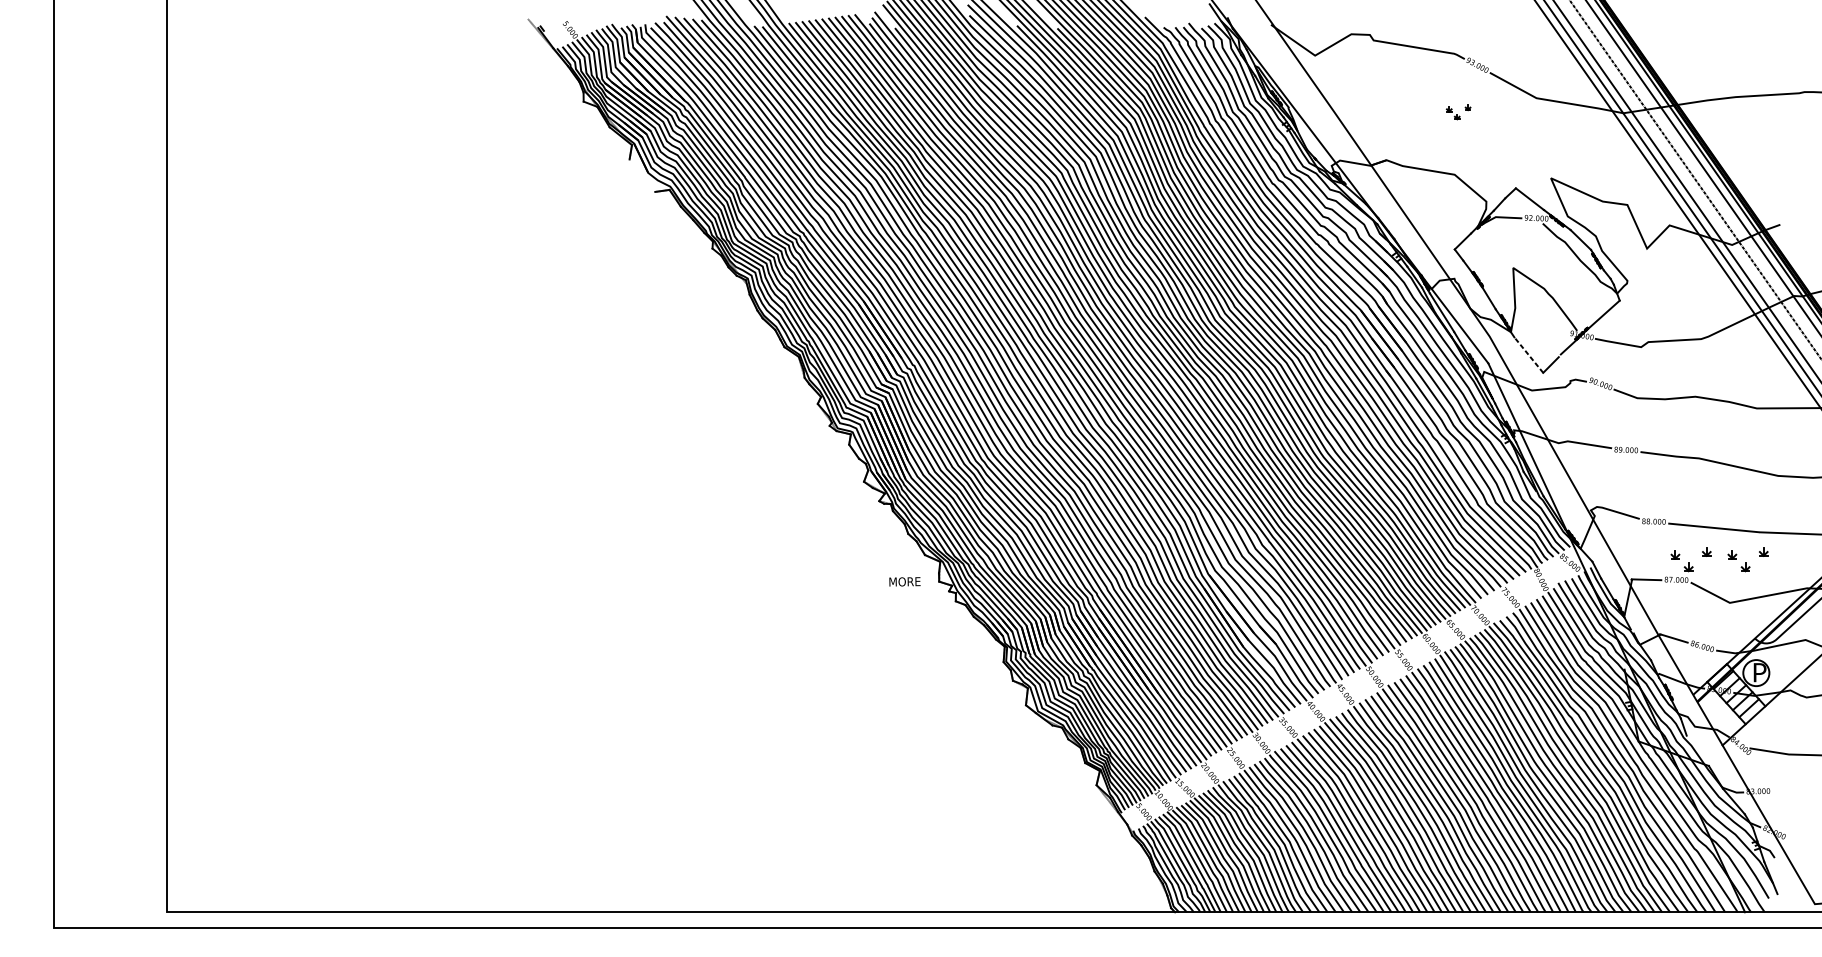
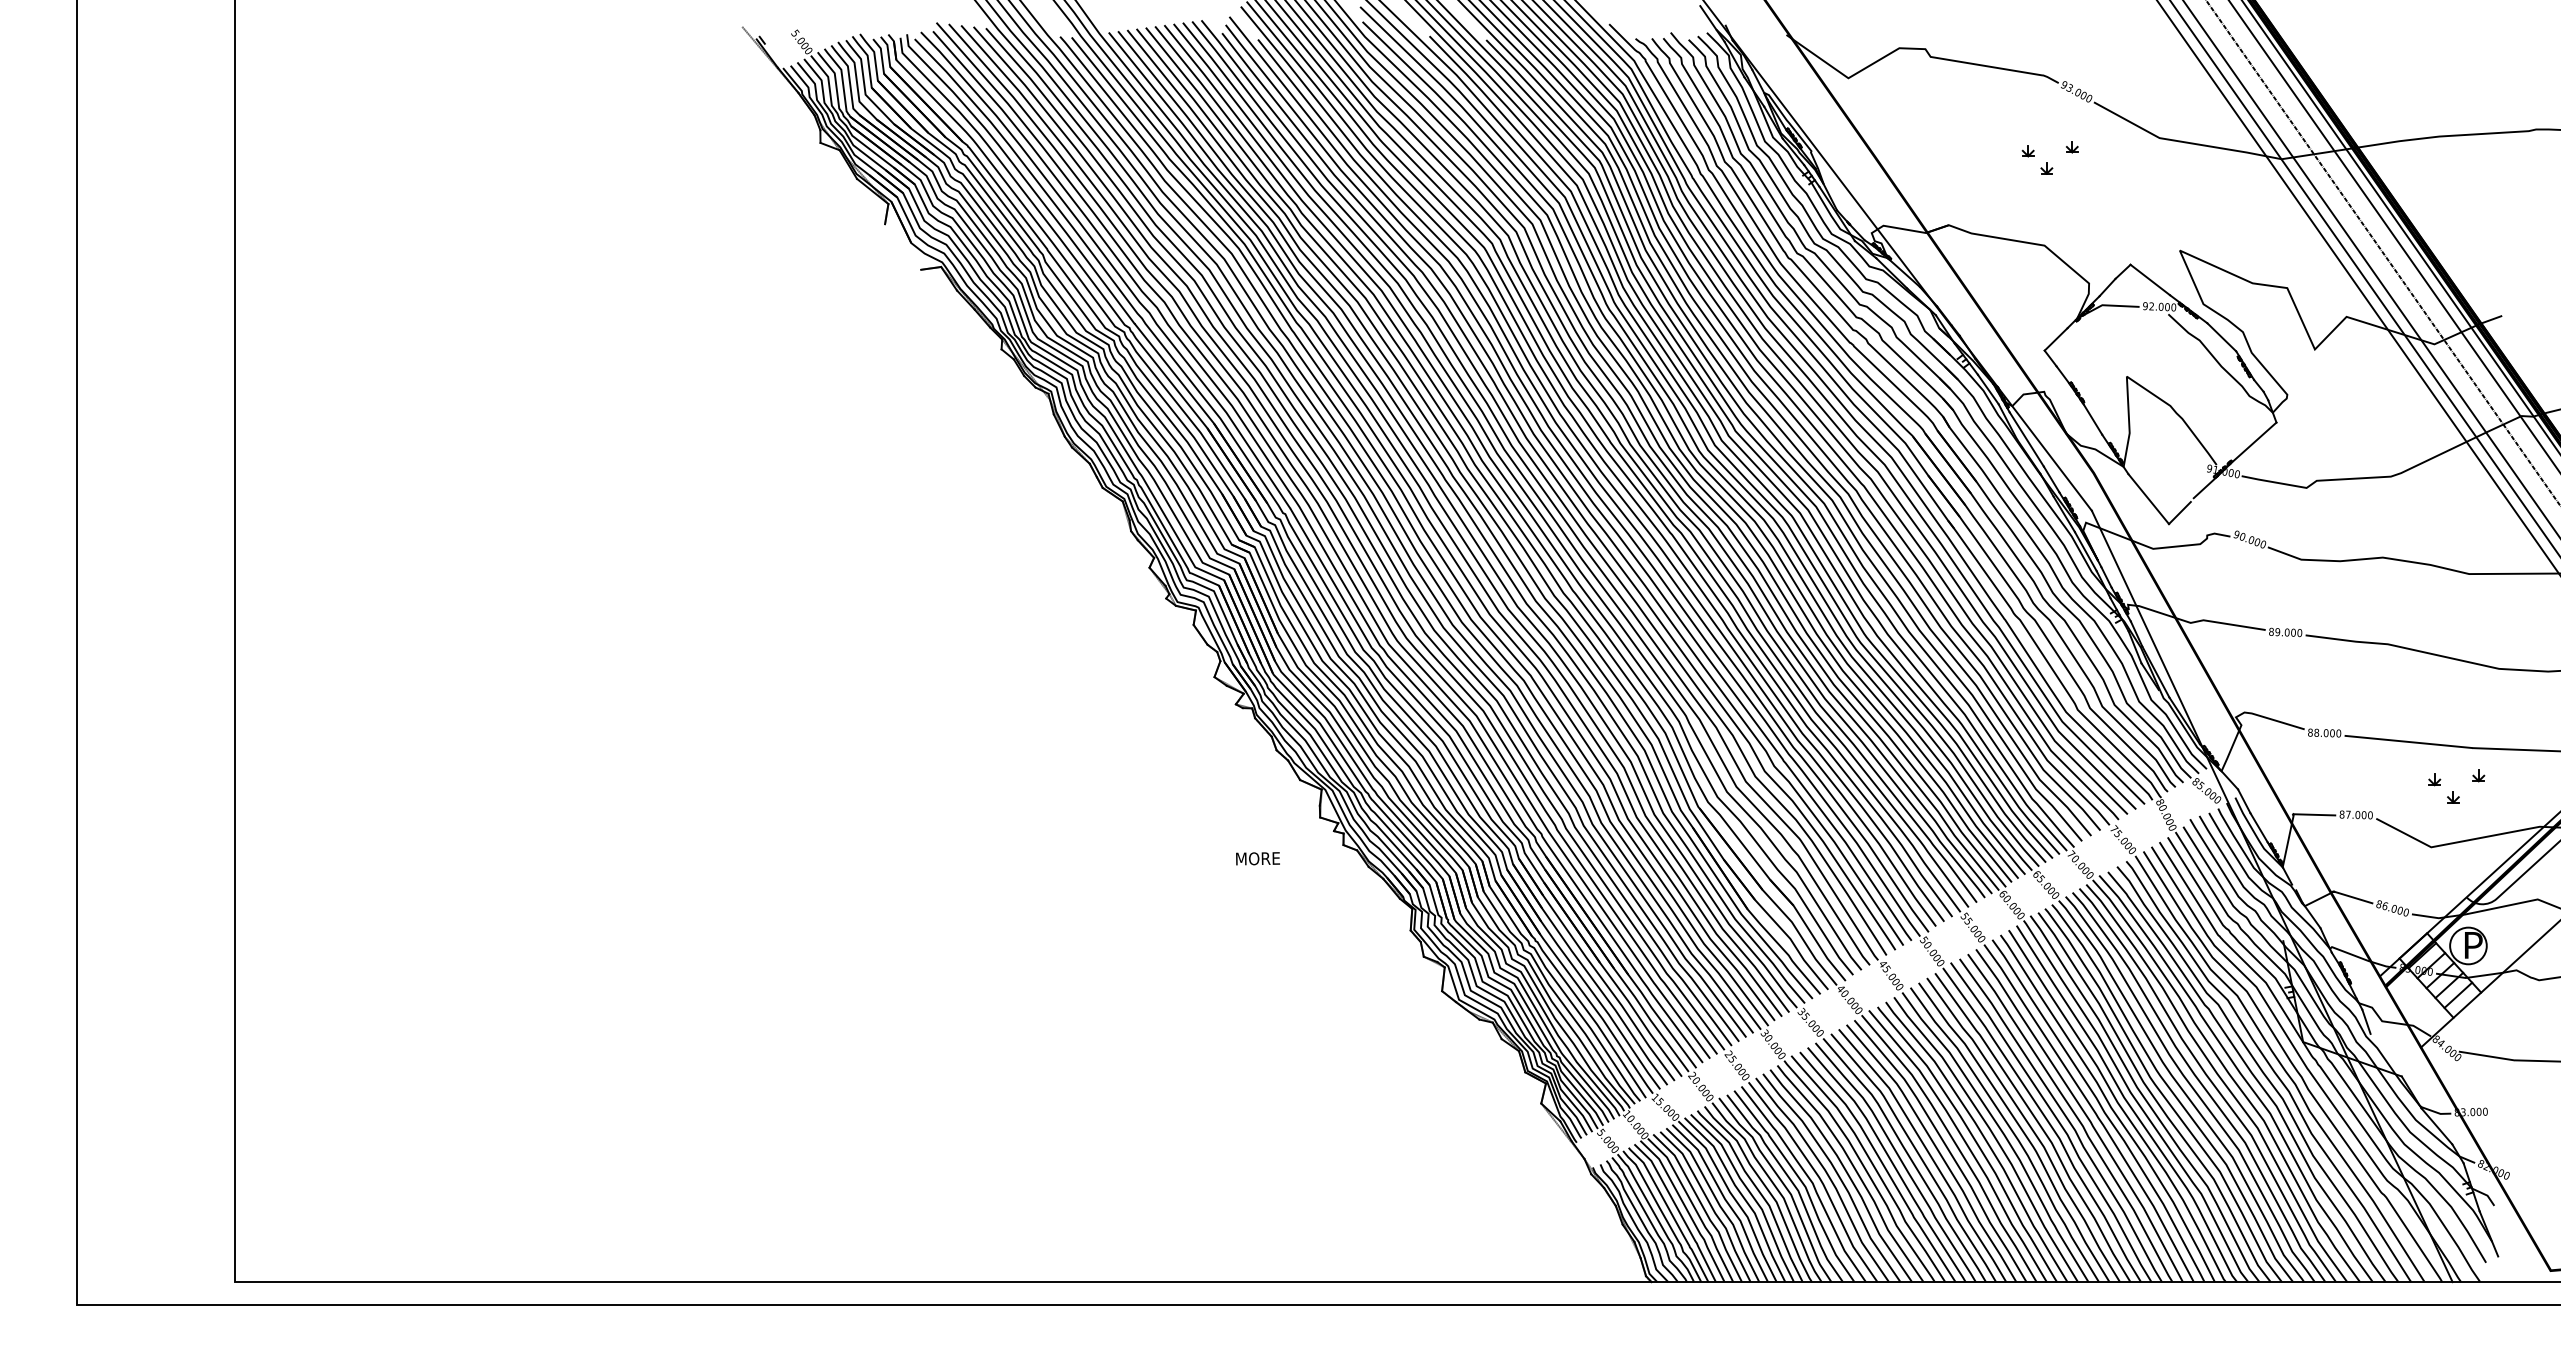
part: (1458, 112) -> (2049, 157), size x1.67
line: (1528, 354) -> (2148, 498), dashed -> solid
part: (1690, 559) -> (2376, 786), removed
text: (904, 581) -> (1257, 858), moved

